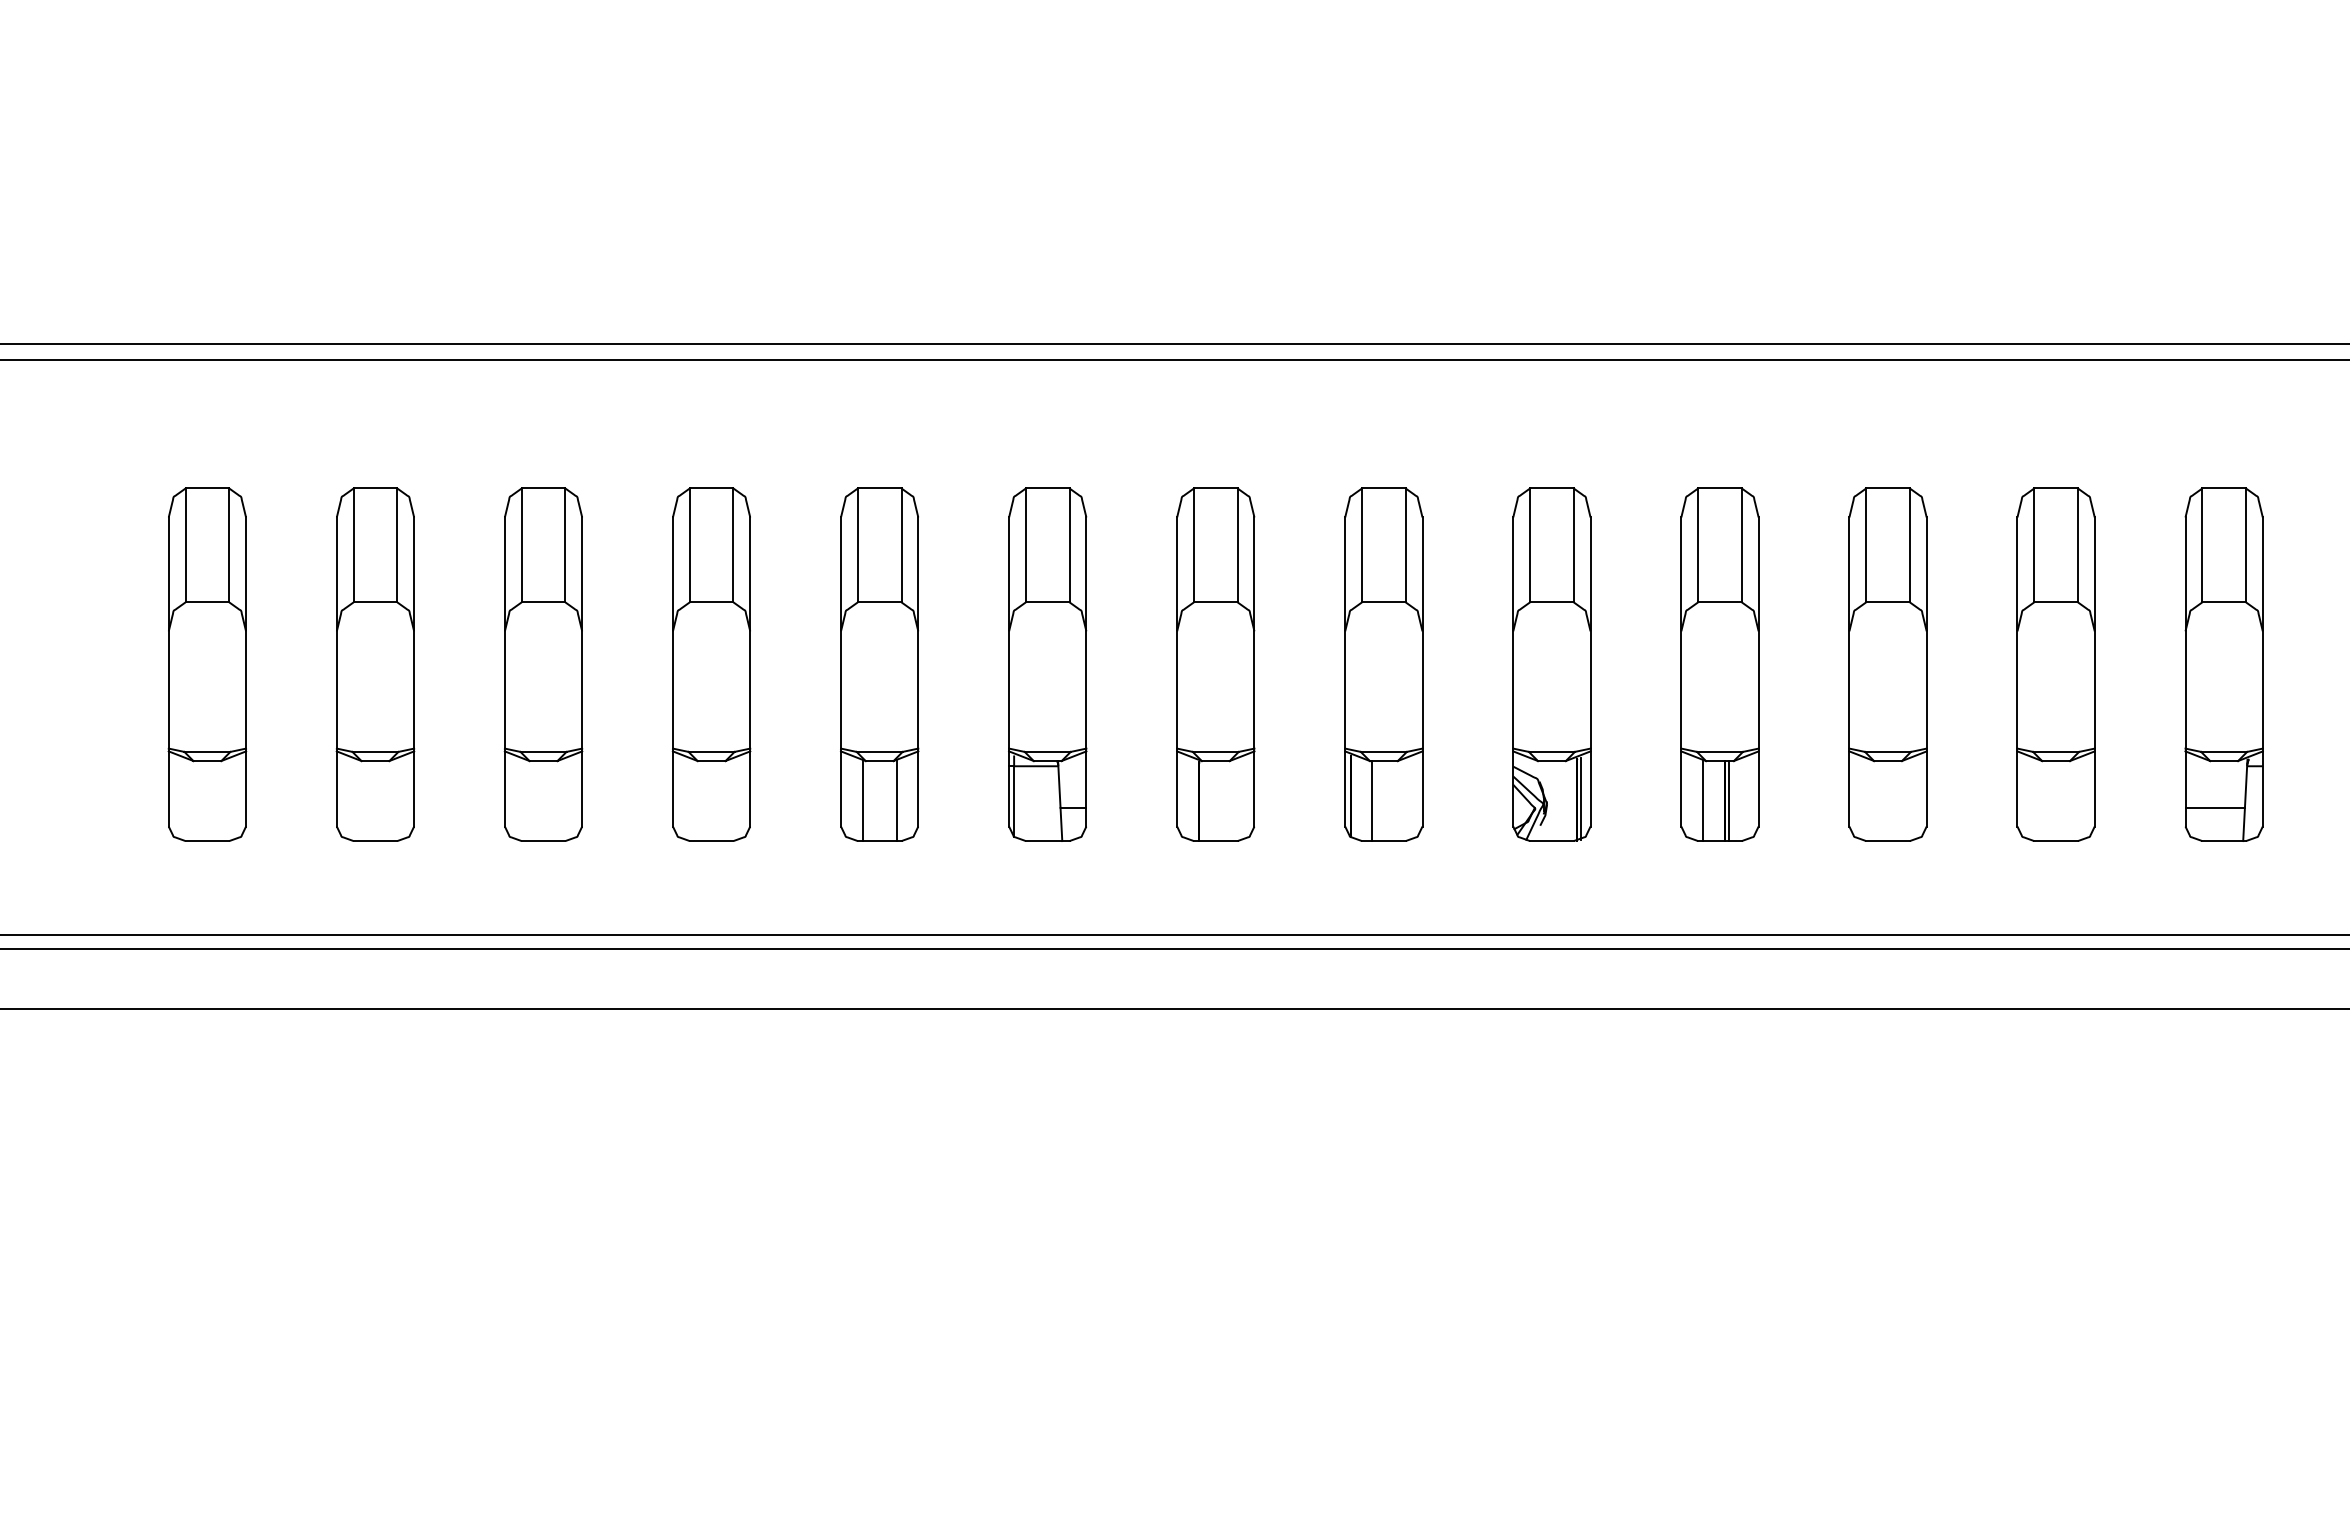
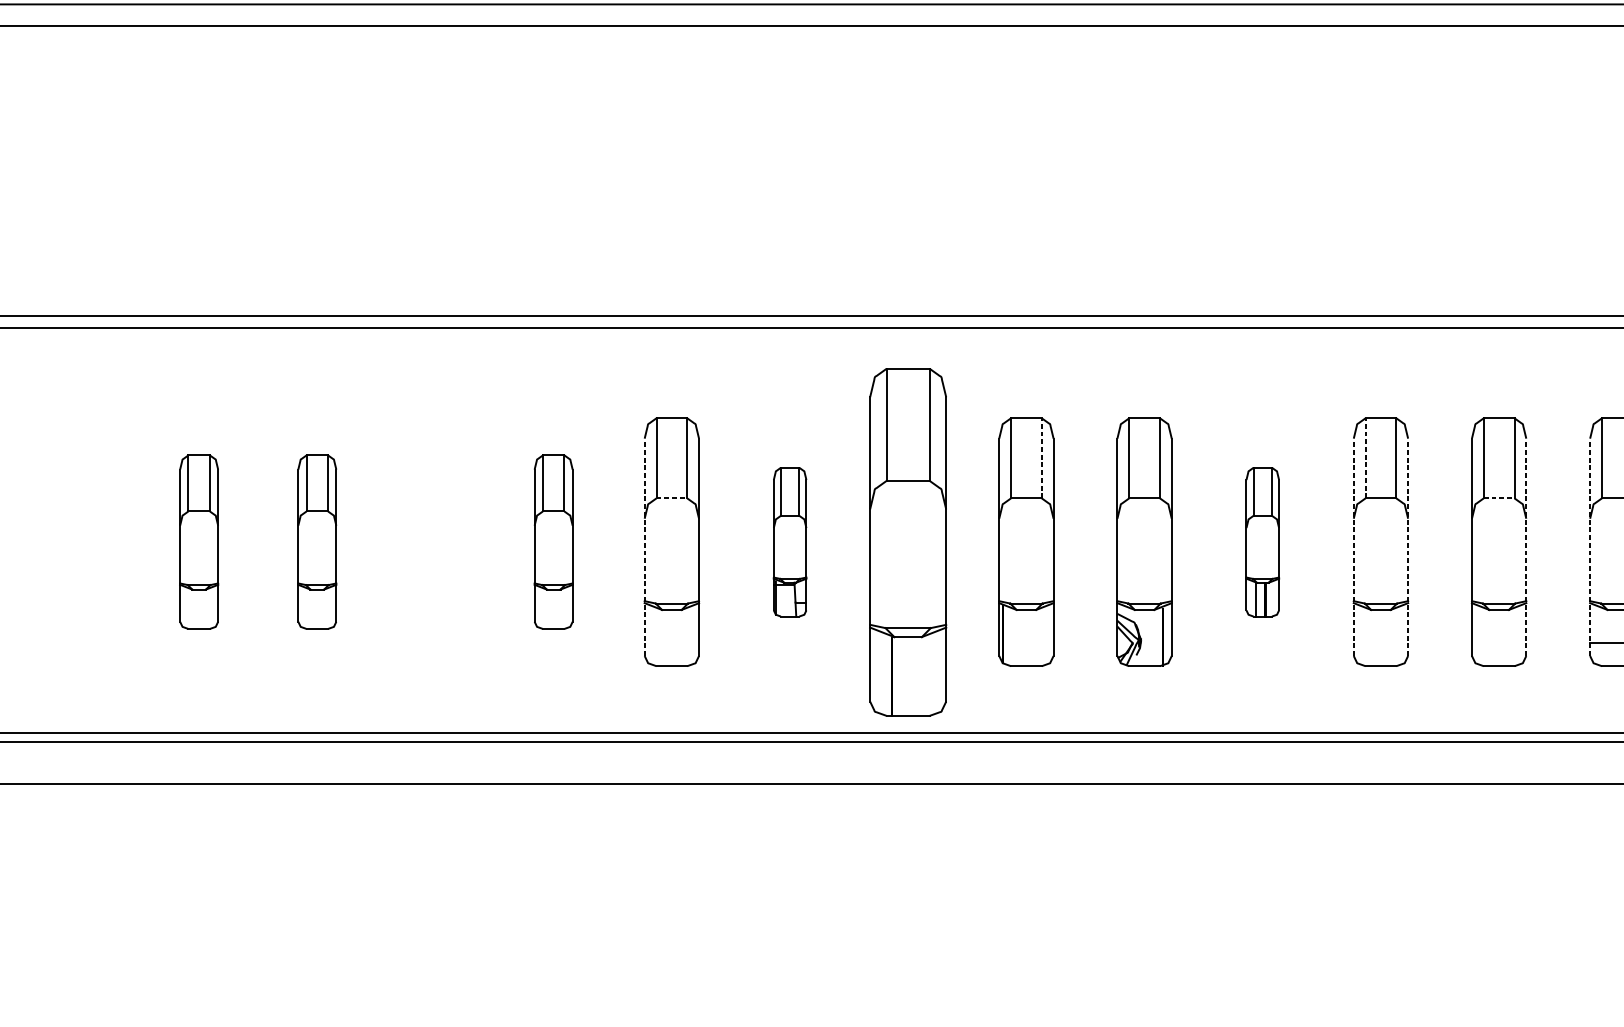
line: (1405, 545) -> (1041, 458), solid -> dashed
line: (1866, 545) -> (1365, 458), solid -> dashed
line: (879, 602) -> (671, 498), solid -> dashed
line: (2056, 602) -> (1499, 498), solid -> dashed
part: (207, 664) -> (199, 542), size x0.7
part: (375, 664) -> (317, 542), size x0.7
part: (543, 664) -> (435, 542), removed
part: (711, 664) -> (553, 542), size x0.7
part: (1047, 664) -> (789, 542), size x0.6
part: (1215, 664) -> (908, 542), size x1.4
part: (1719, 664) -> (1262, 542), size x0.6
line: (841, 672) -> (645, 547), solid -> dashed
line: (1849, 672) -> (1353, 547), solid -> dashed
line: (1926, 672) -> (1408, 547), solid -> dashed
line: (2094, 672) -> (1526, 547), solid -> dashed
line: (2185, 672) -> (1590, 547), solid -> dashed
line: (1580, 798) -> (1164, 636), removed
line: (863, 800) -> (660, 637), removed
line: (896, 800) -> (683, 637), removed
line: (1372, 801) -> (1018, 638), removed

